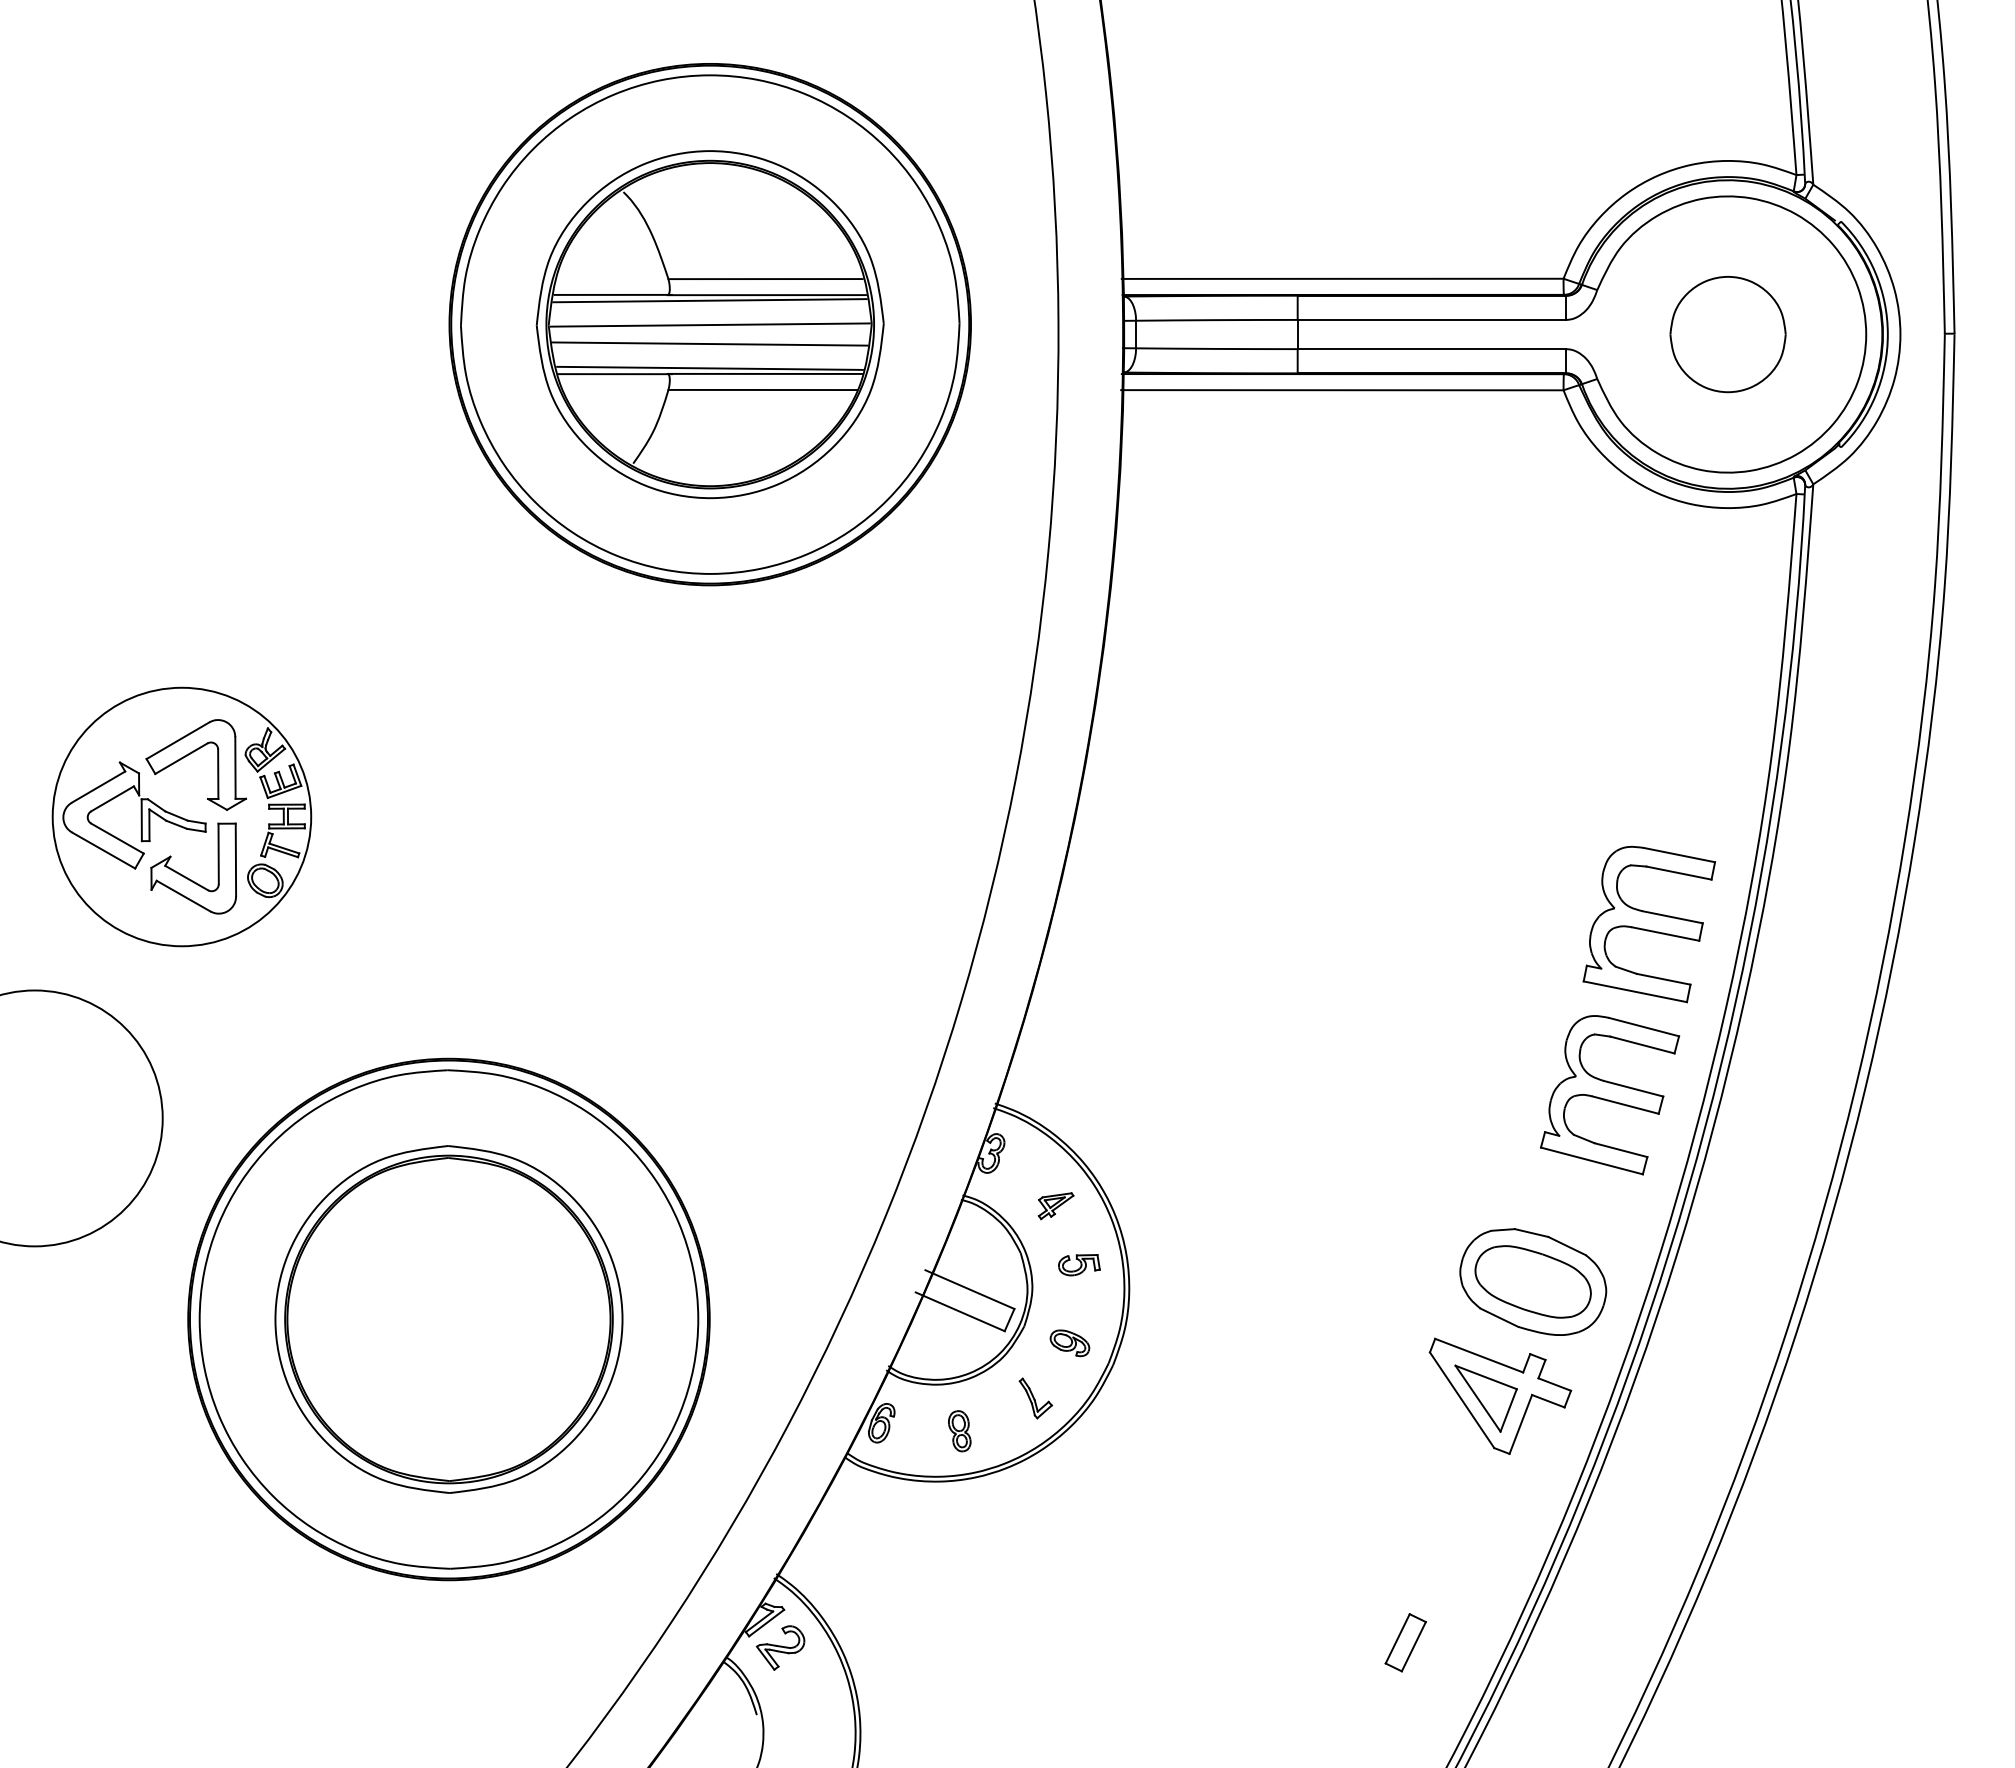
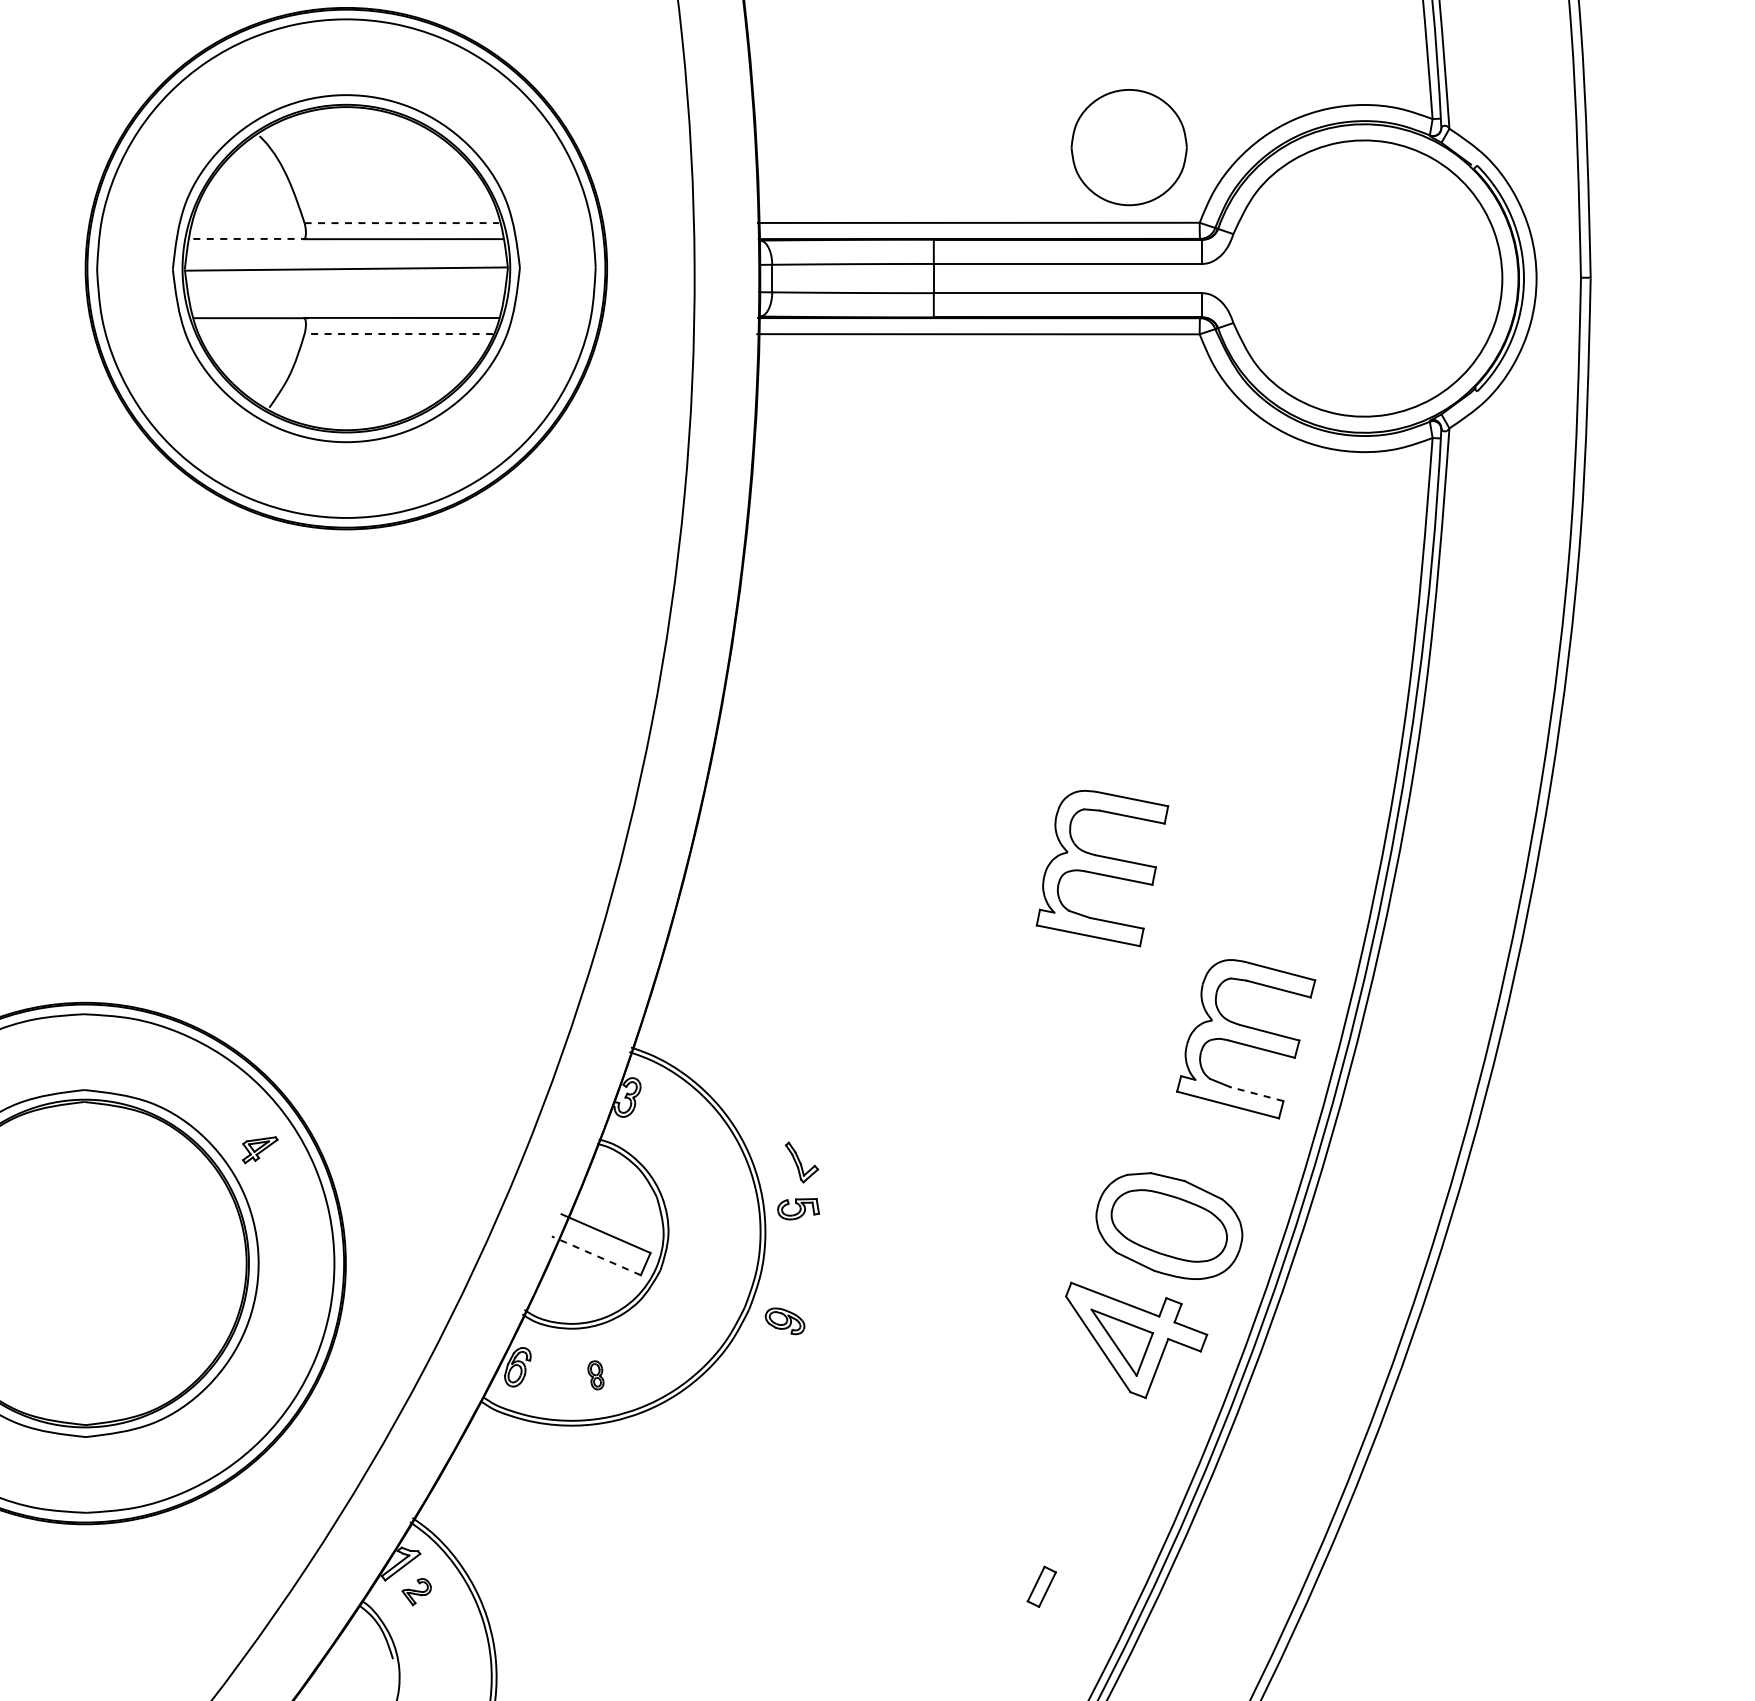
line: (766, 279) -> (402, 223), solid -> dashed
line: (613, 294) -> (249, 238), solid -> dashed
line: (709, 300) -> (345, 244), removed
part: (1727, 334) -> (1128, 147), moved
line: (709, 343) -> (345, 287), removed
line: (709, 367) -> (345, 311), removed
line: (762, 389) -> (398, 333), solid -> dashed
part: (1649, 924) -> (1102, 868), moved
line: (1620, 1150) -> (1256, 1094), solid -> dashed
part: (1055, 1206) -> (259, 1150), moved
part: (1079, 1265) -> (798, 1209), moved
line: (960, 1311) -> (596, 1255), solid -> dashed
part: (1069, 1343) -> (784, 1321), moved
part: (1035, 1398) -> (801, 1162), moved
part: (959, 1431) -> (595, 1375), size x0.7
part: (1405, 1642) -> (1041, 1586), size x0.7
part: (780, 1647) -> (416, 1591), size x0.6

